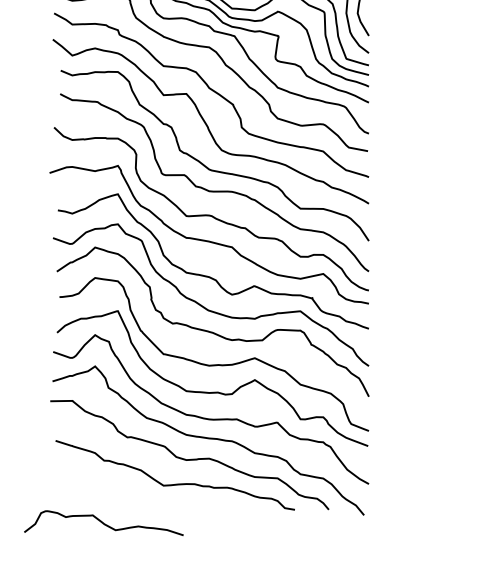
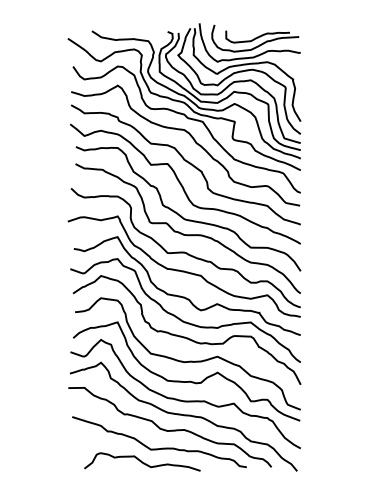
curve: (103, 522) -> (142, 461), moved

